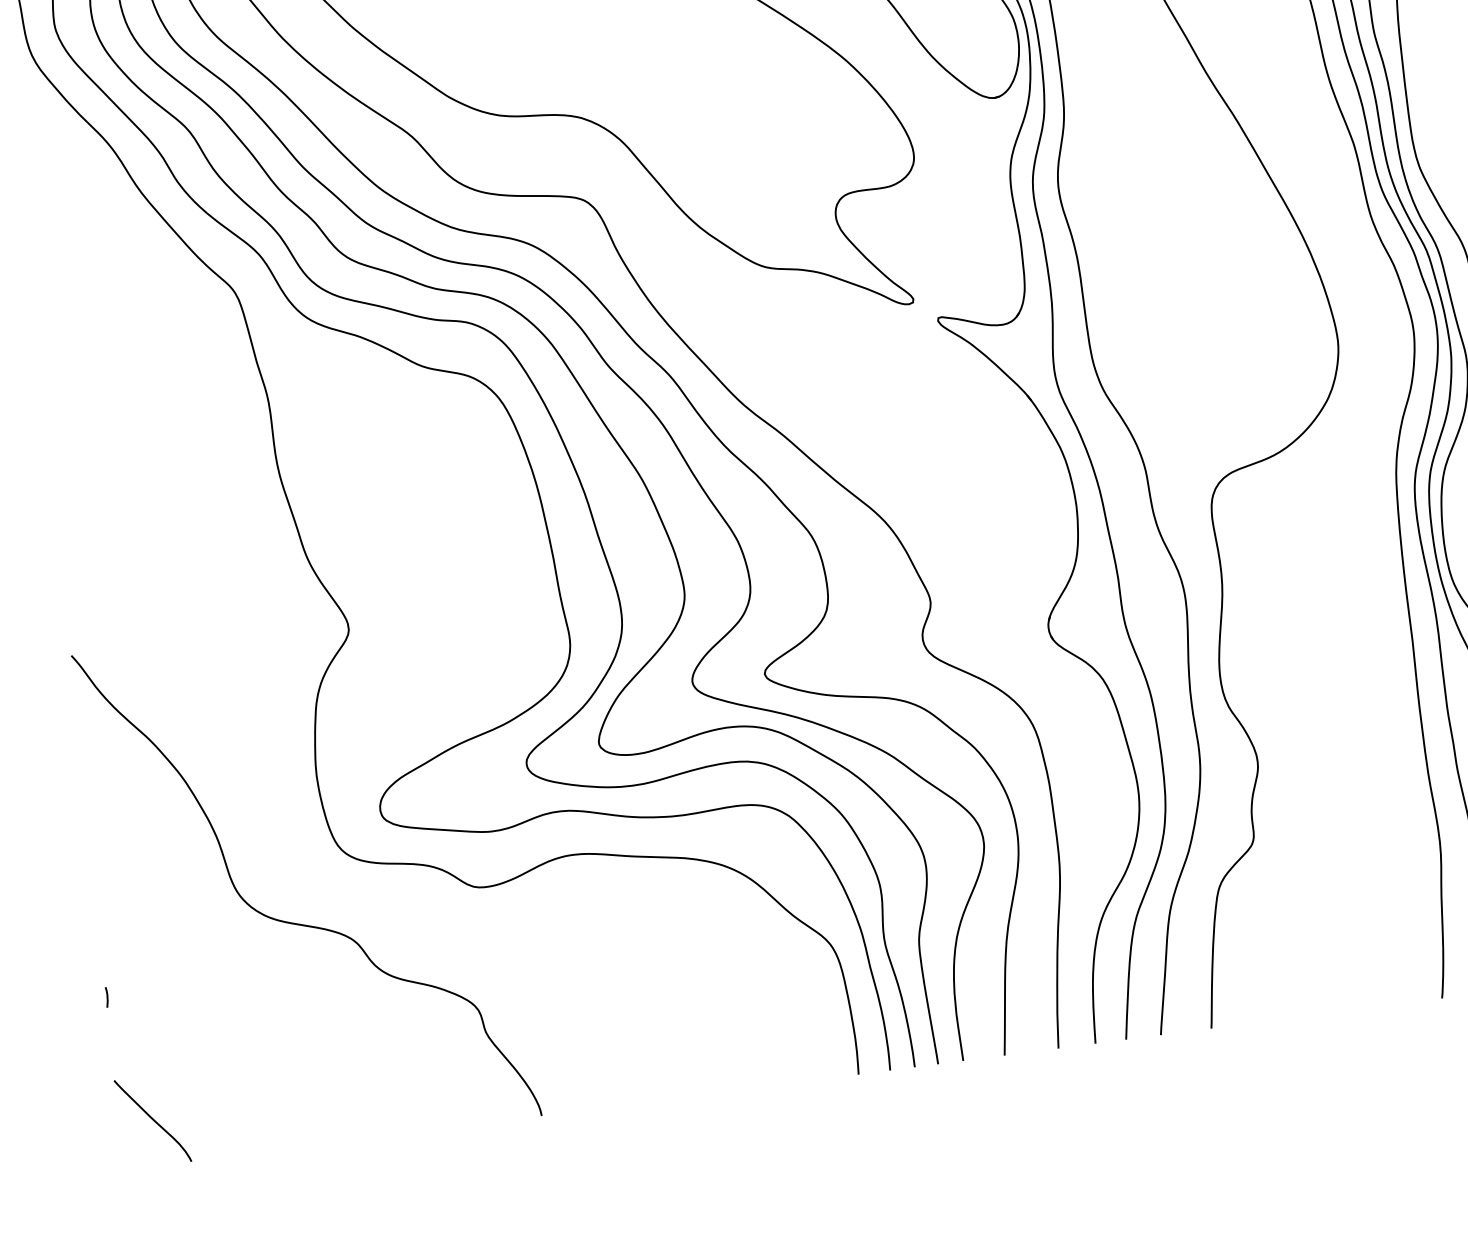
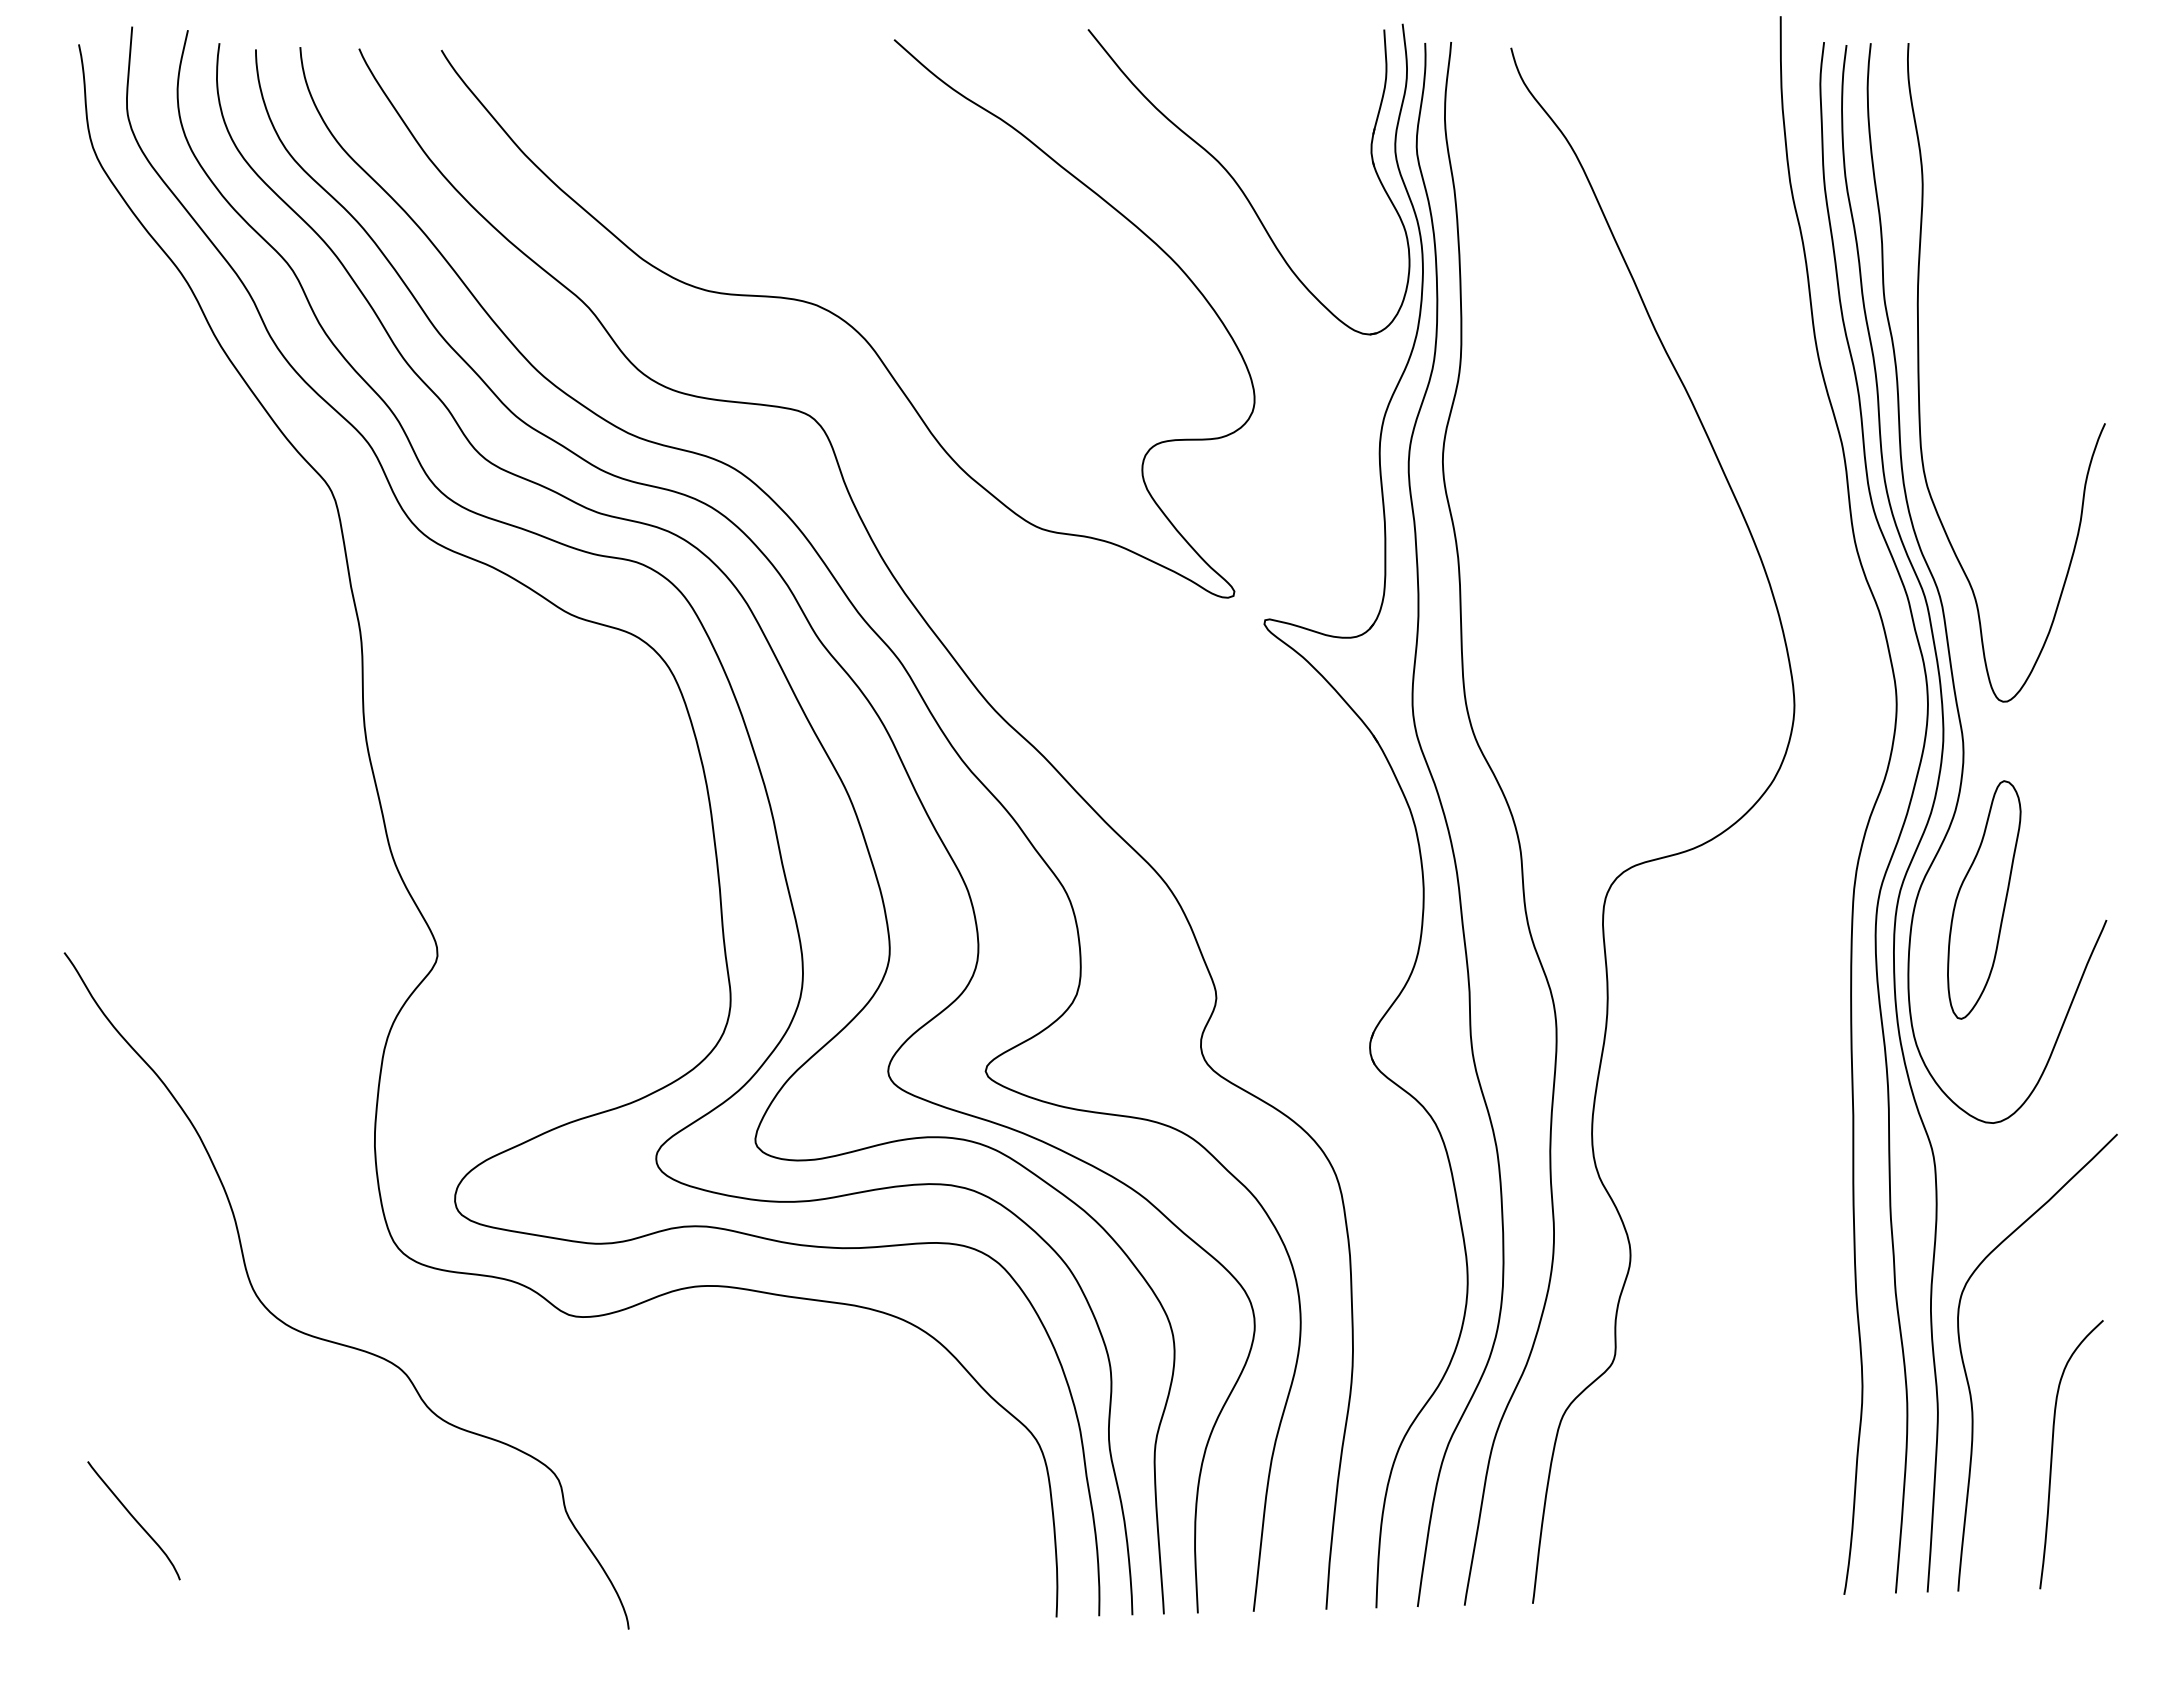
line: (106, 997) -> (65, 1412), removed
curve: (152, 1120) -> (133, 1519), moved

